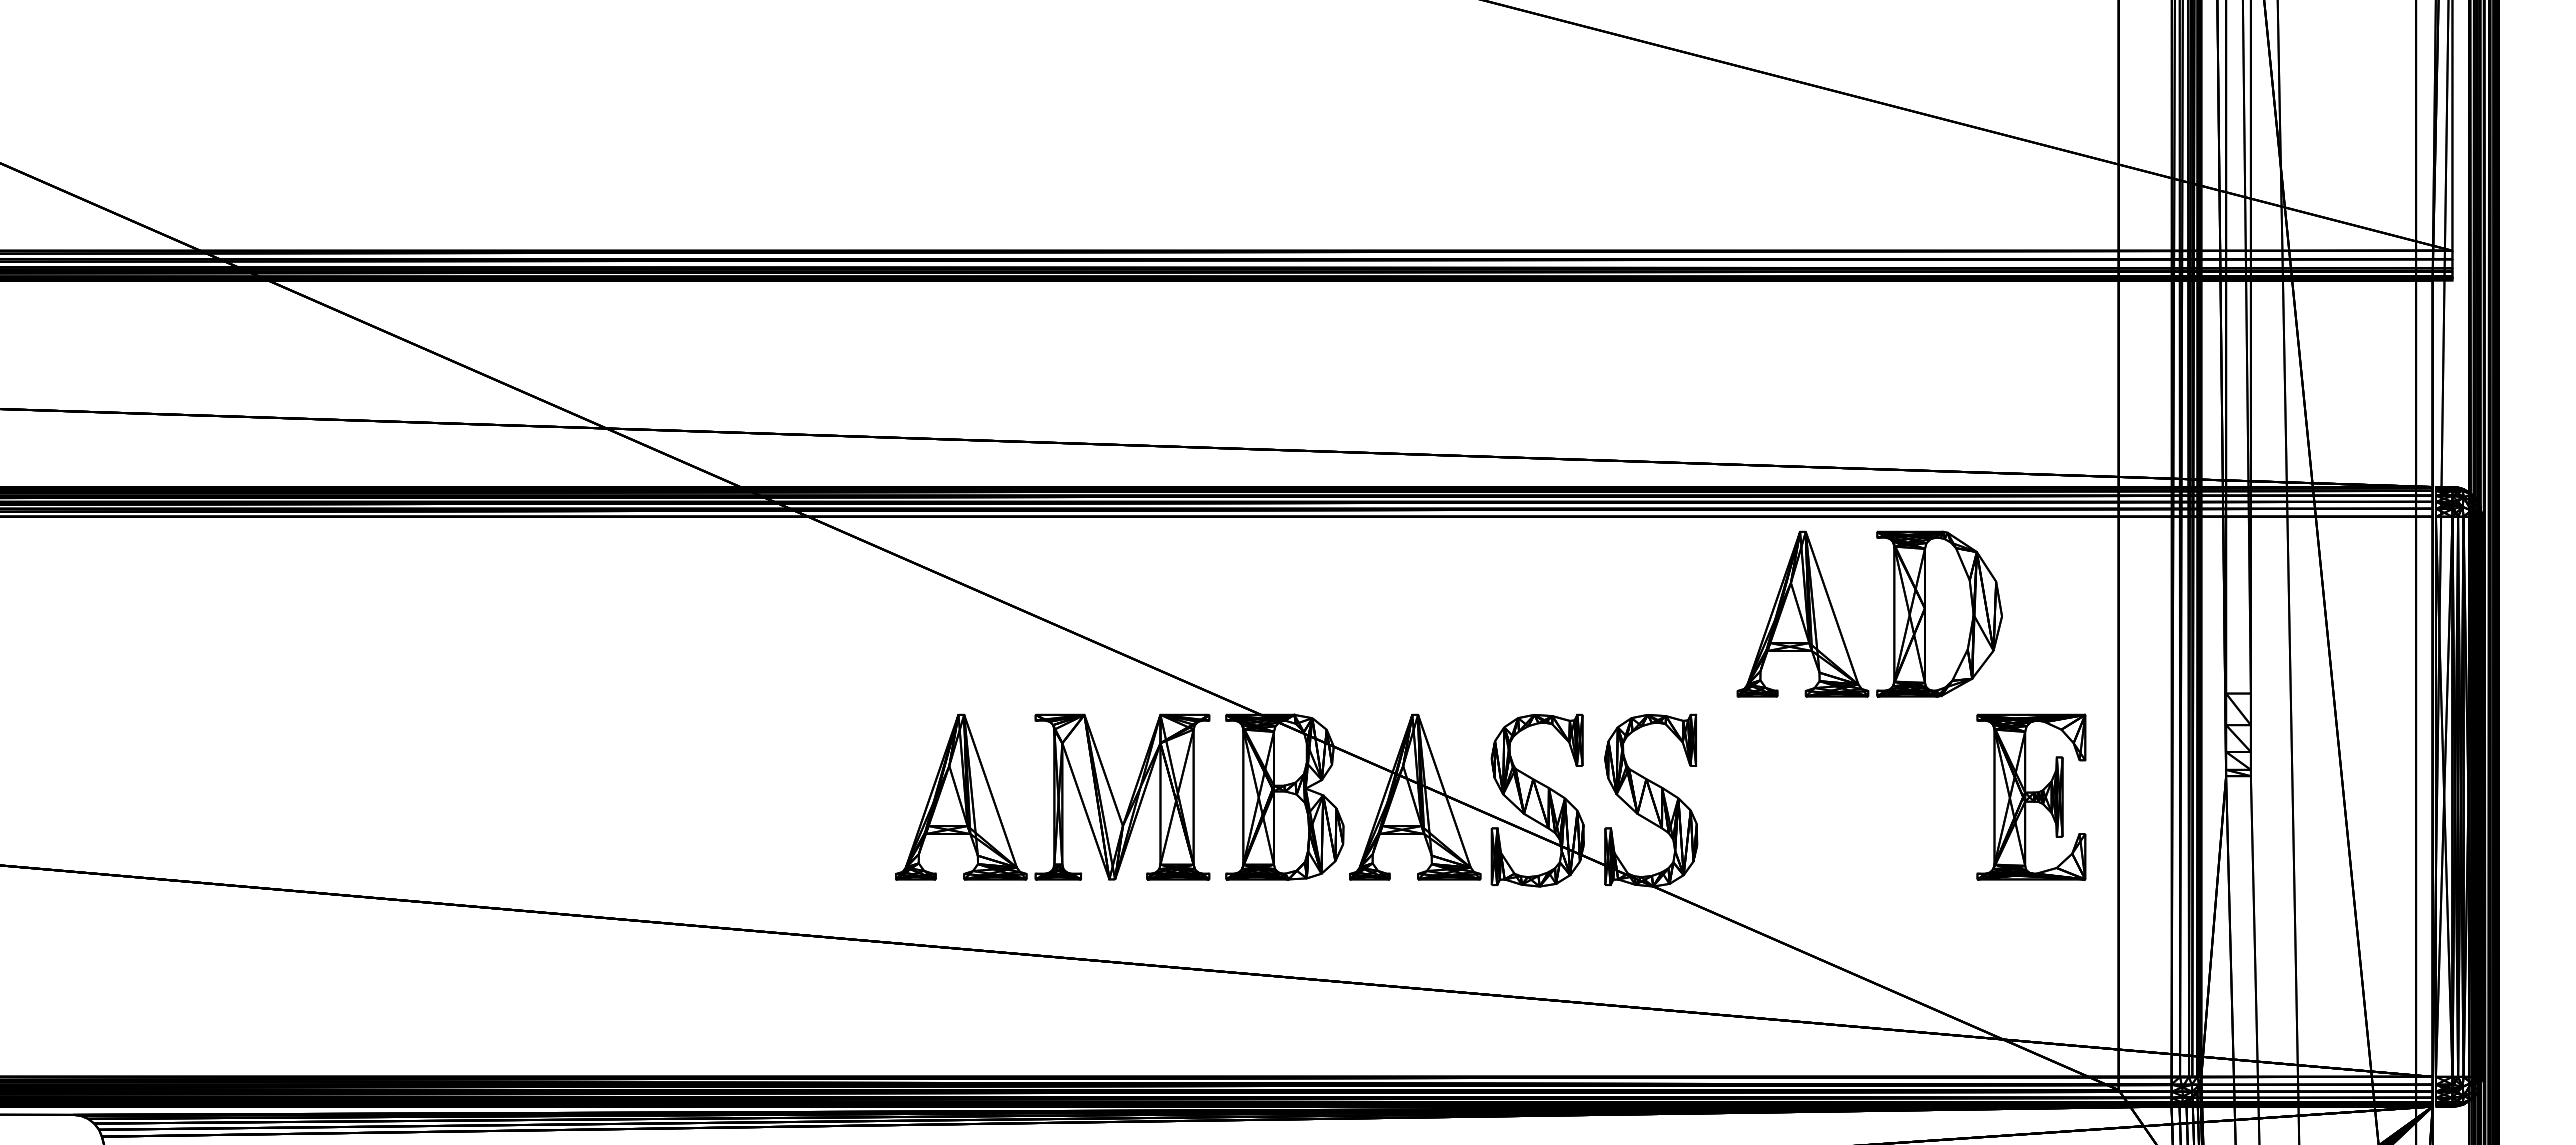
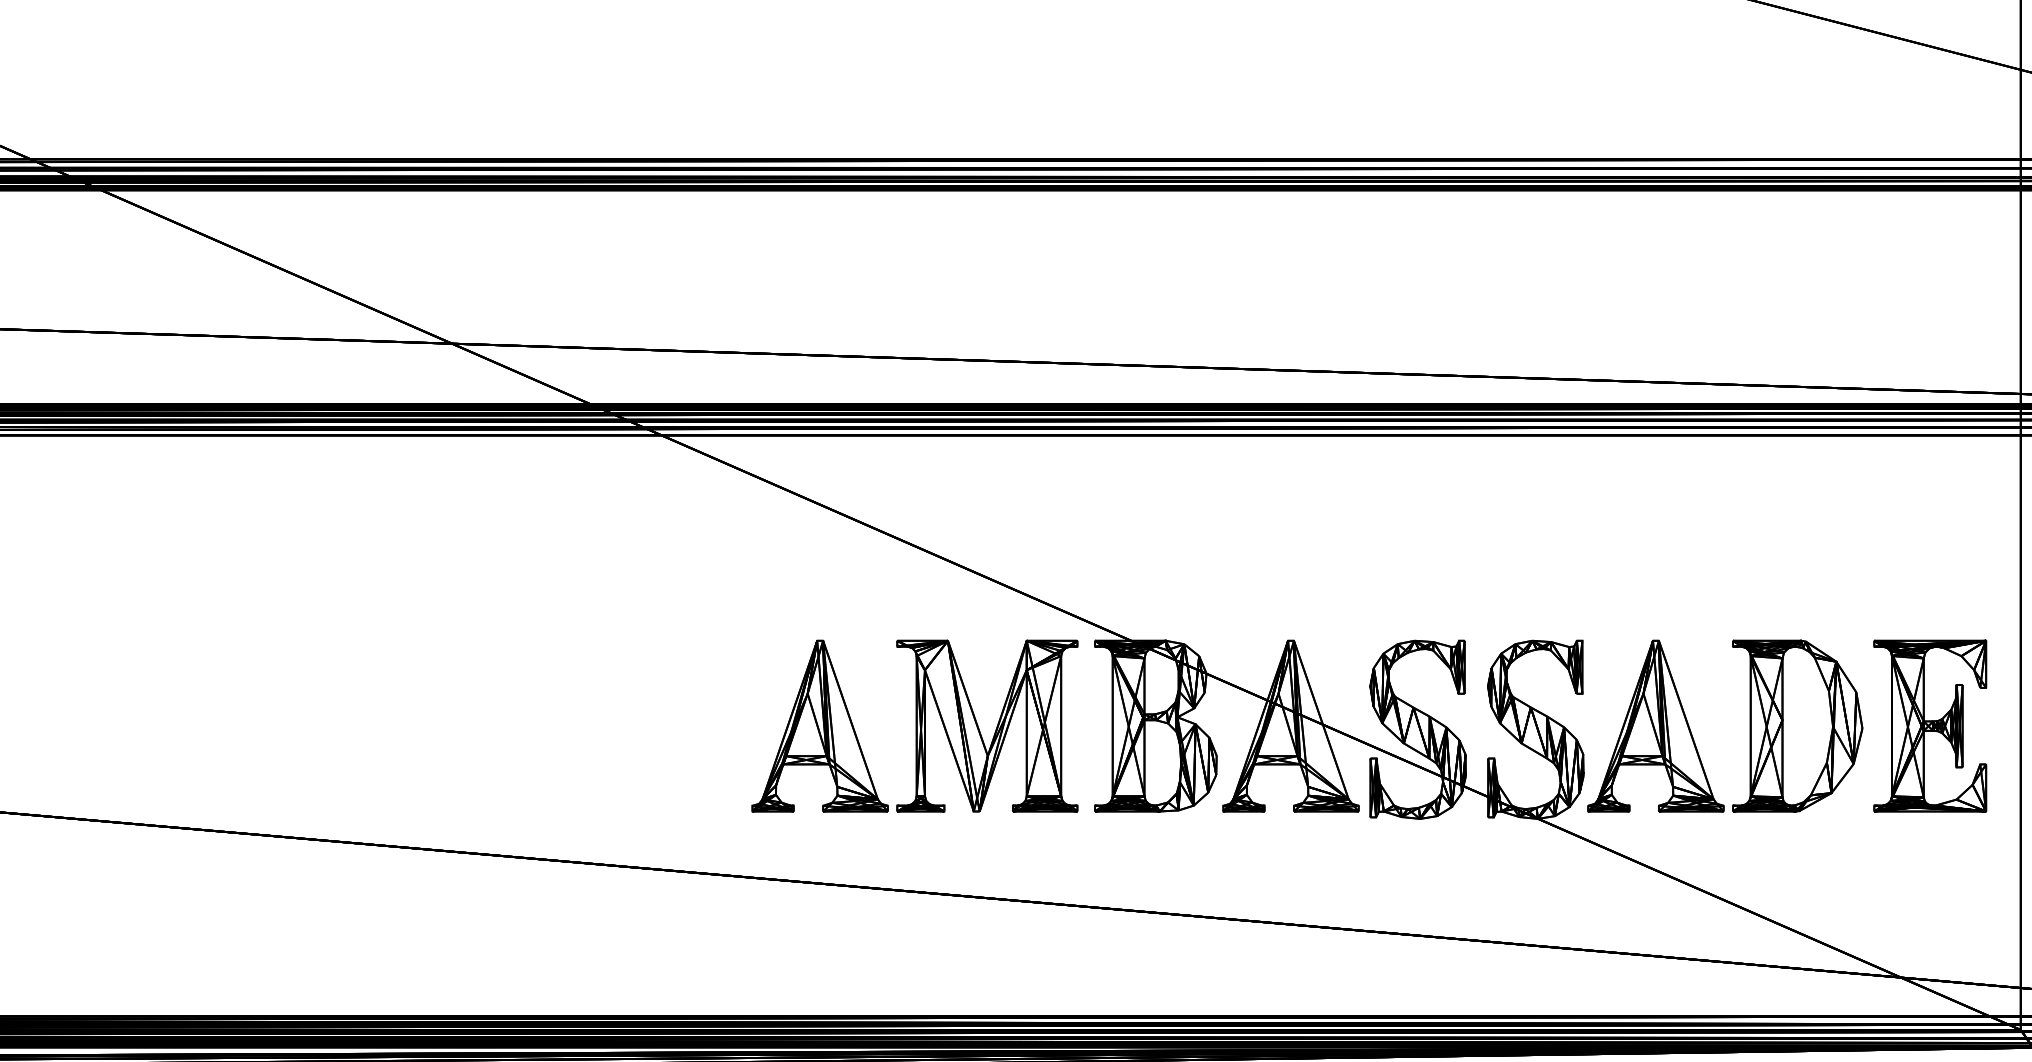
part: (1893, 613) -> (1749, 725), moved

